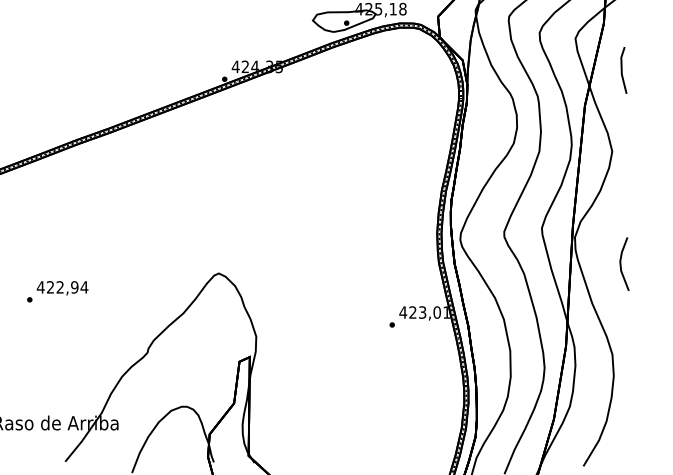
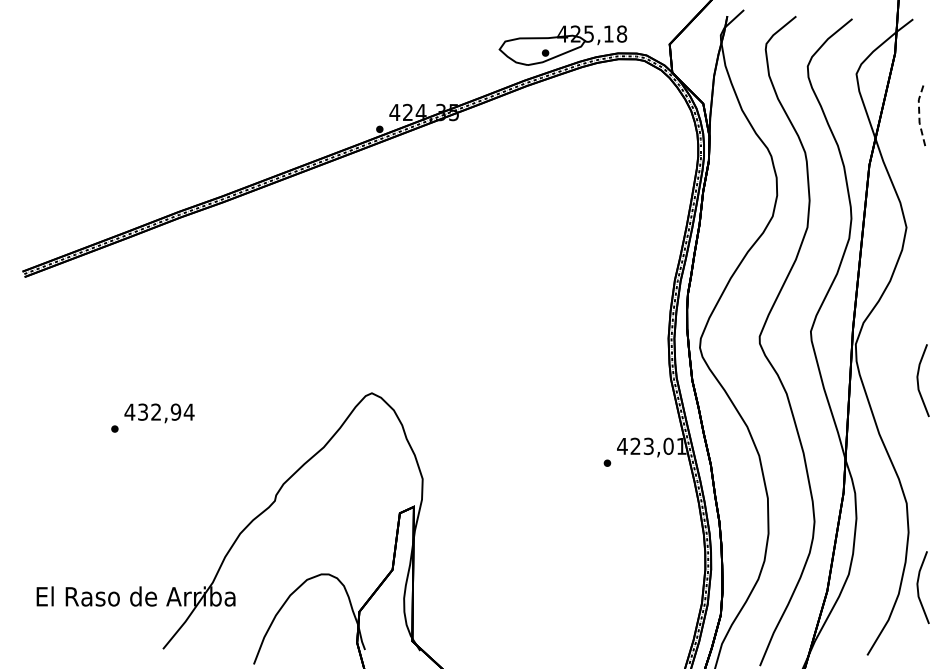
line: (621, 70) -> (919, 117), solid -> dashed
text: (50, 286) -> (142, 411), 422,94 -> 432,94
line: (621, 416) -> (918, 587), added

